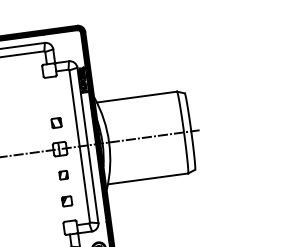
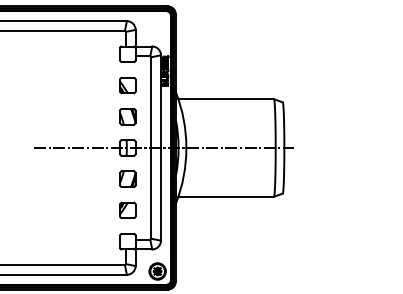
part: (52, 96) -> (127, 85), added
part: (56, 122) -> (127, 116), size x1.43
part: (63, 174) -> (127, 178), size x1.67
part: (66, 200) -> (127, 209), size x1.43

